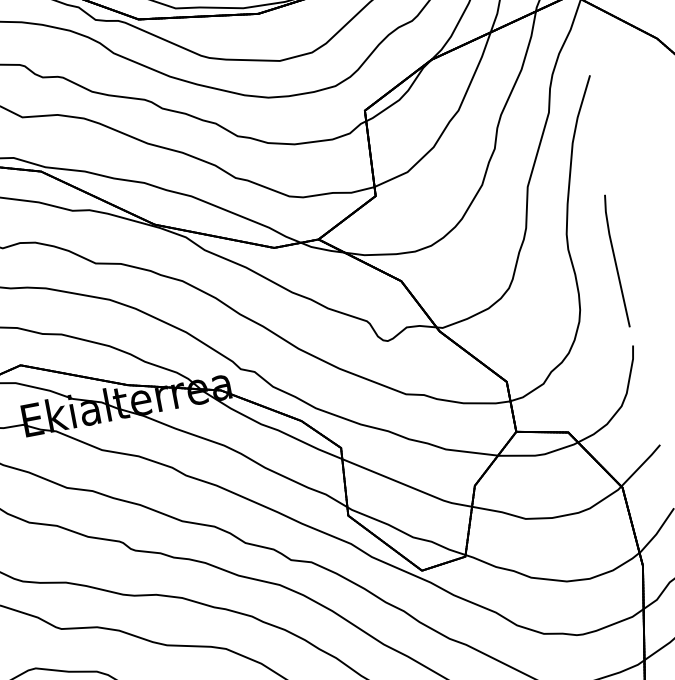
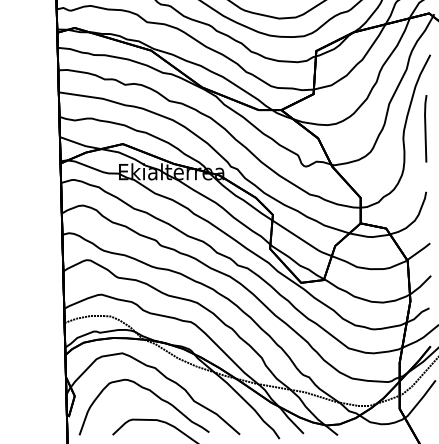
line: (615, 260) -> (425, 128), moved

